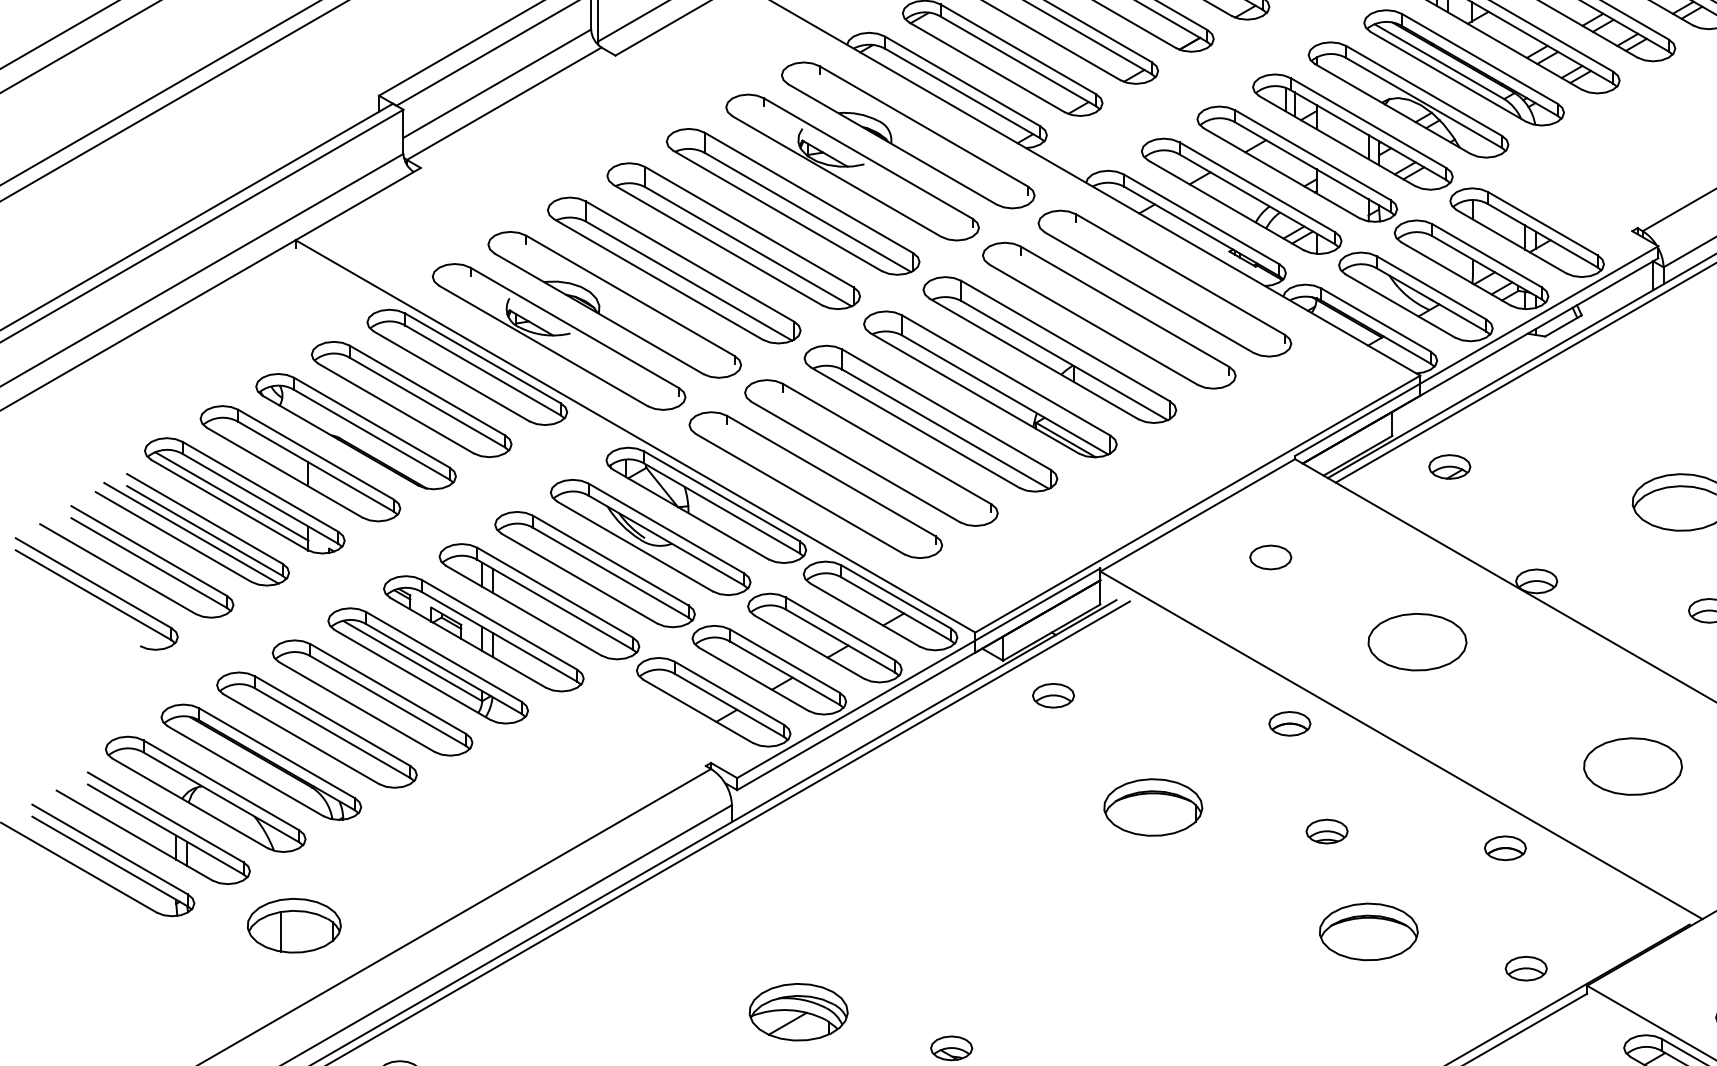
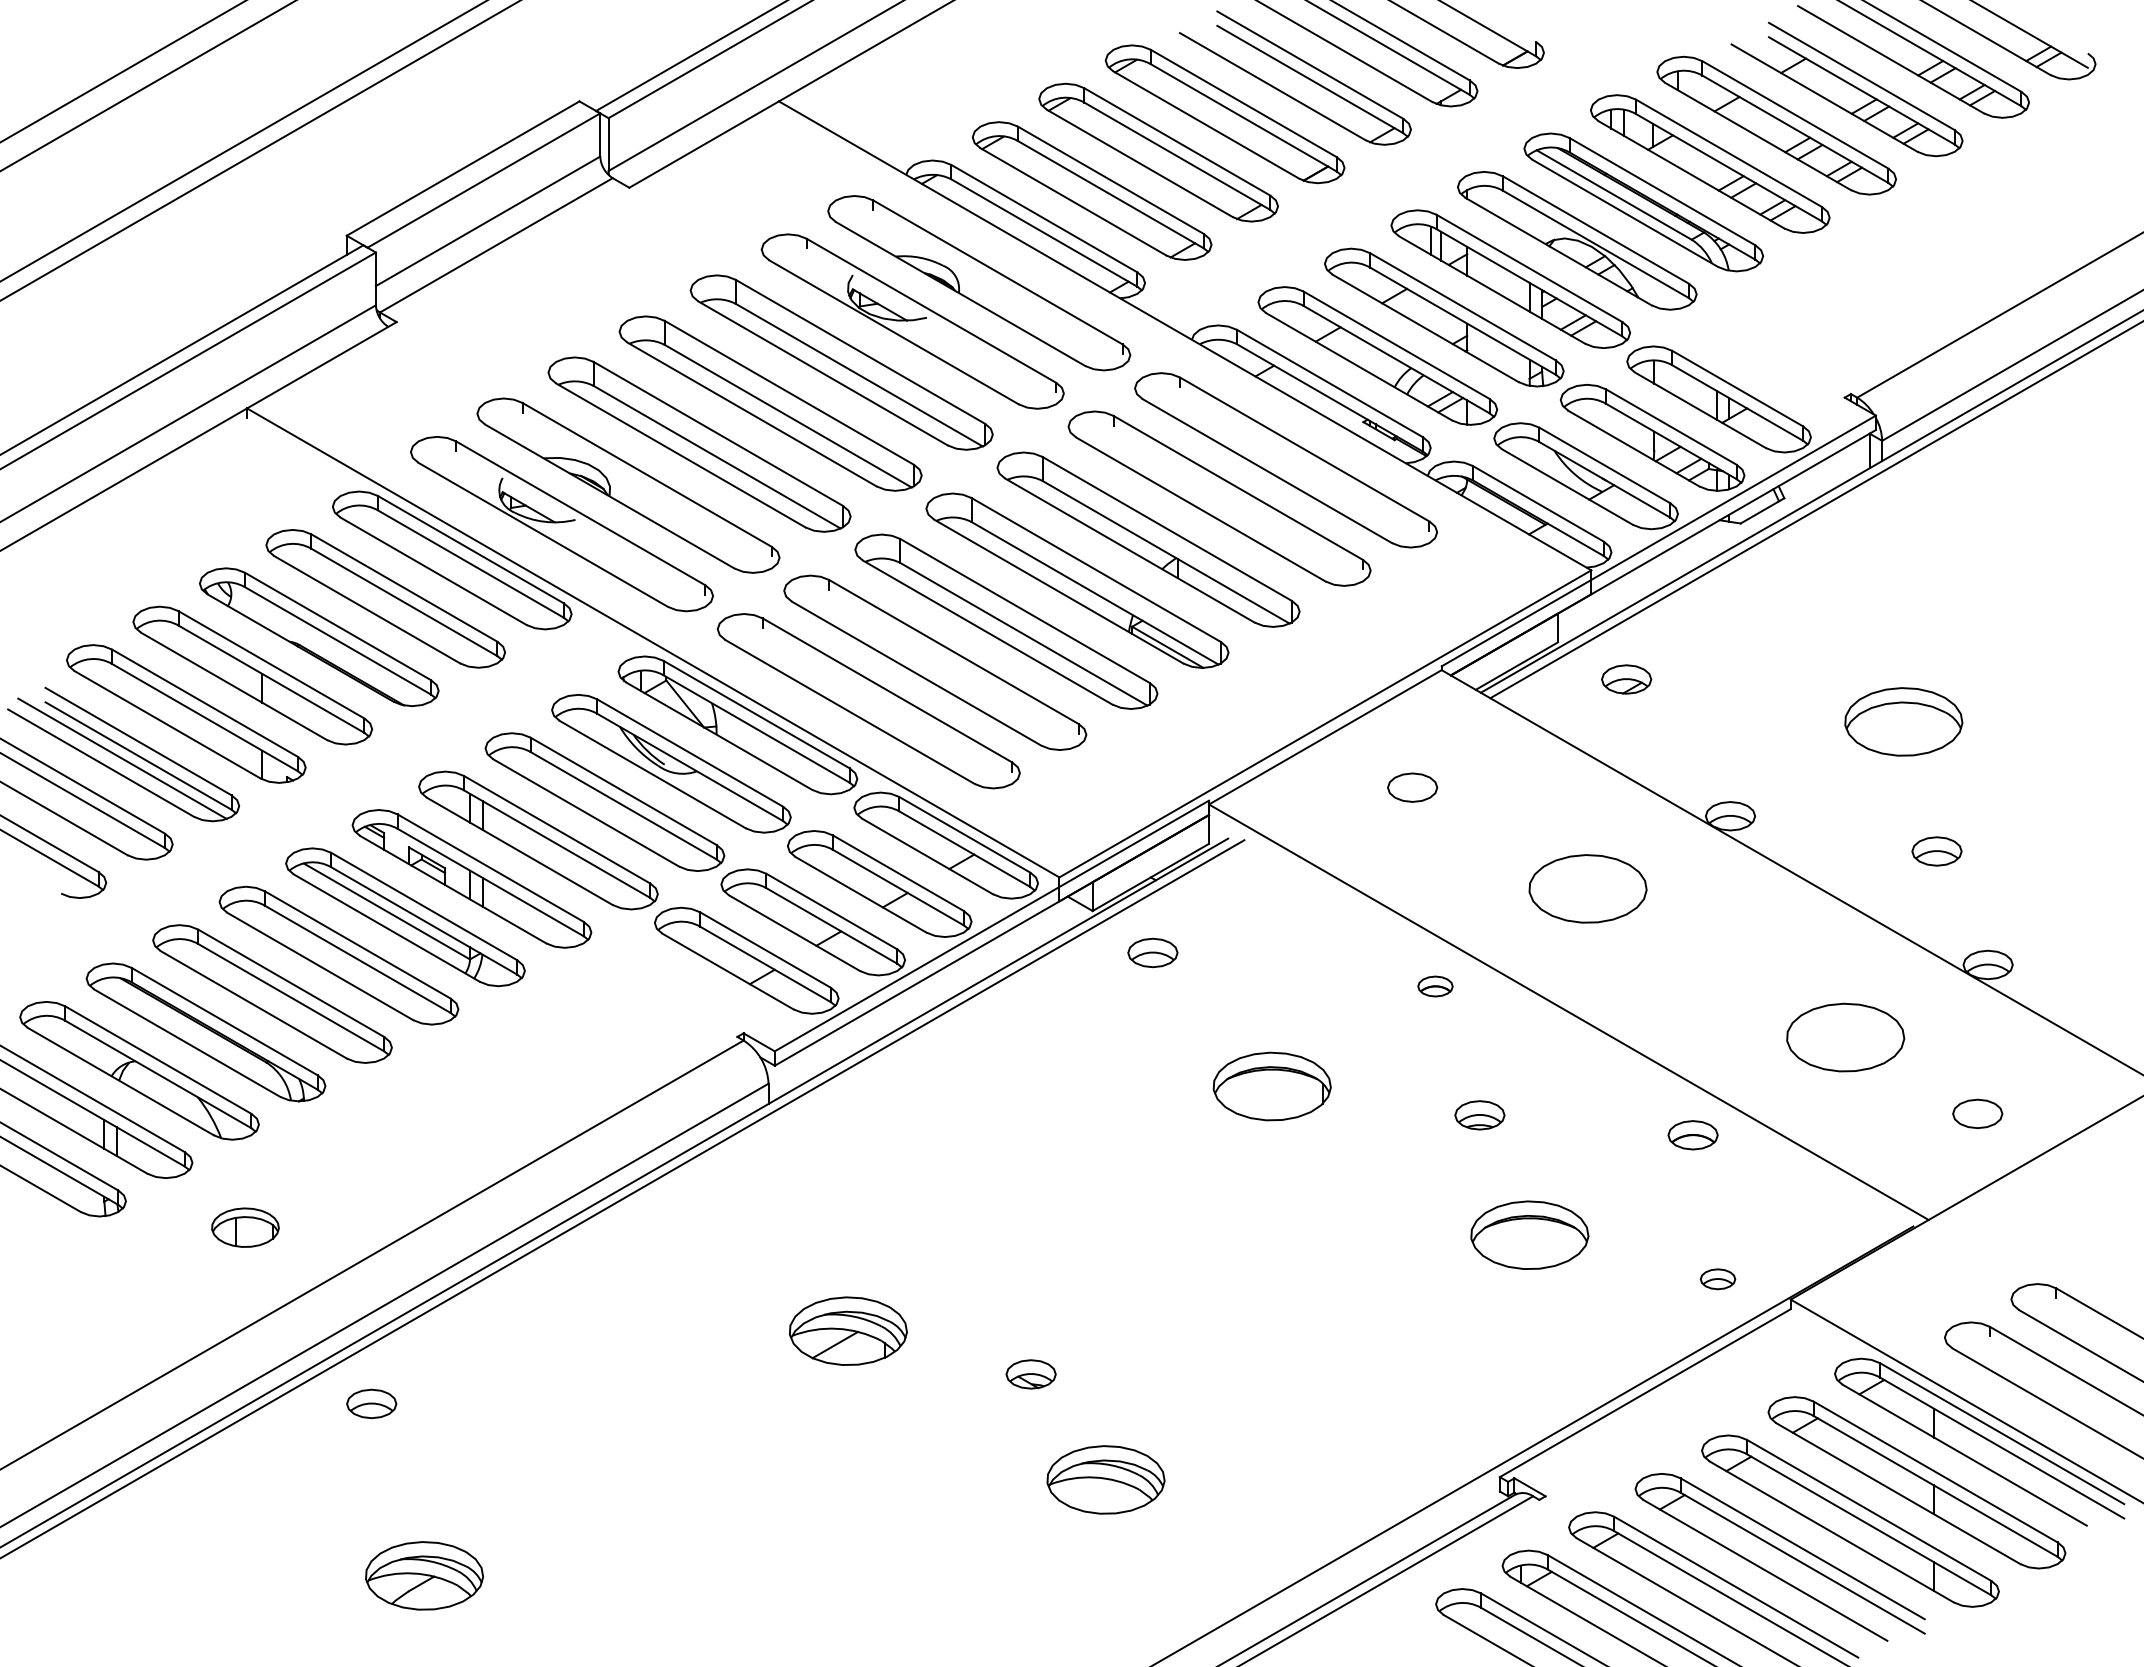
line: (231, 496) -> (170, 714), removed
part: (1289, 723) -> (1435, 986), size x0.7
part: (294, 925) -> (245, 1227), size x0.6
part: (1525, 968) -> (1717, 1279), size x0.7

